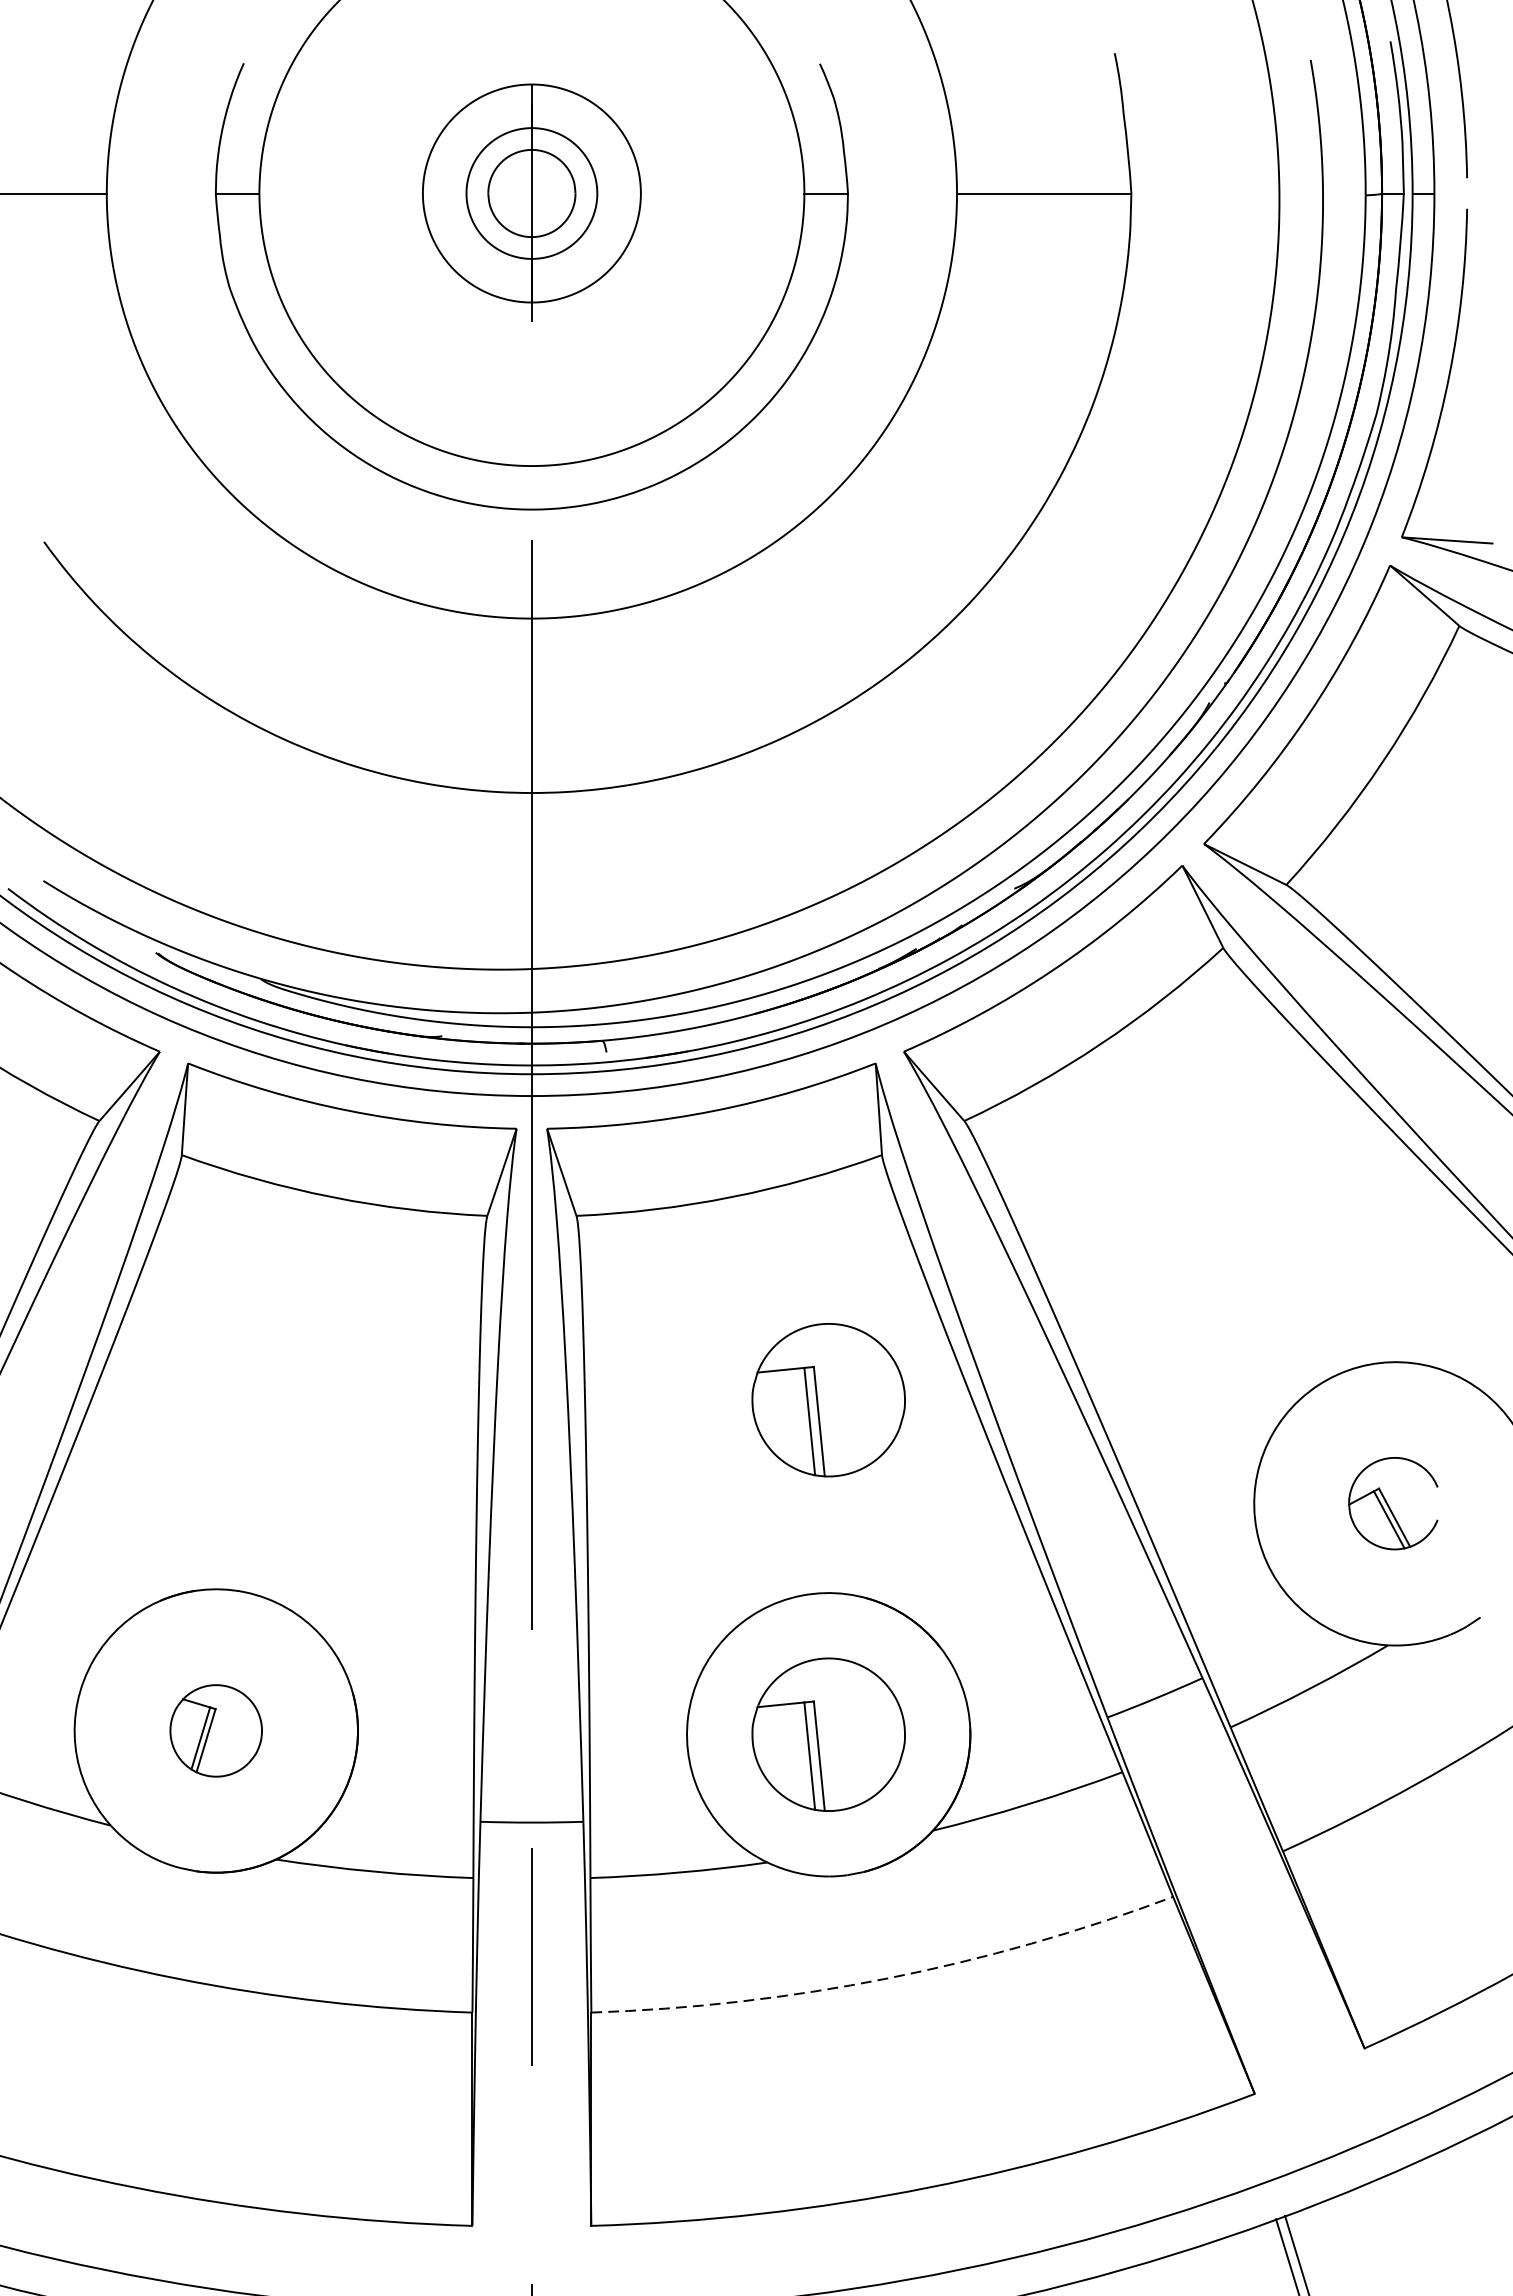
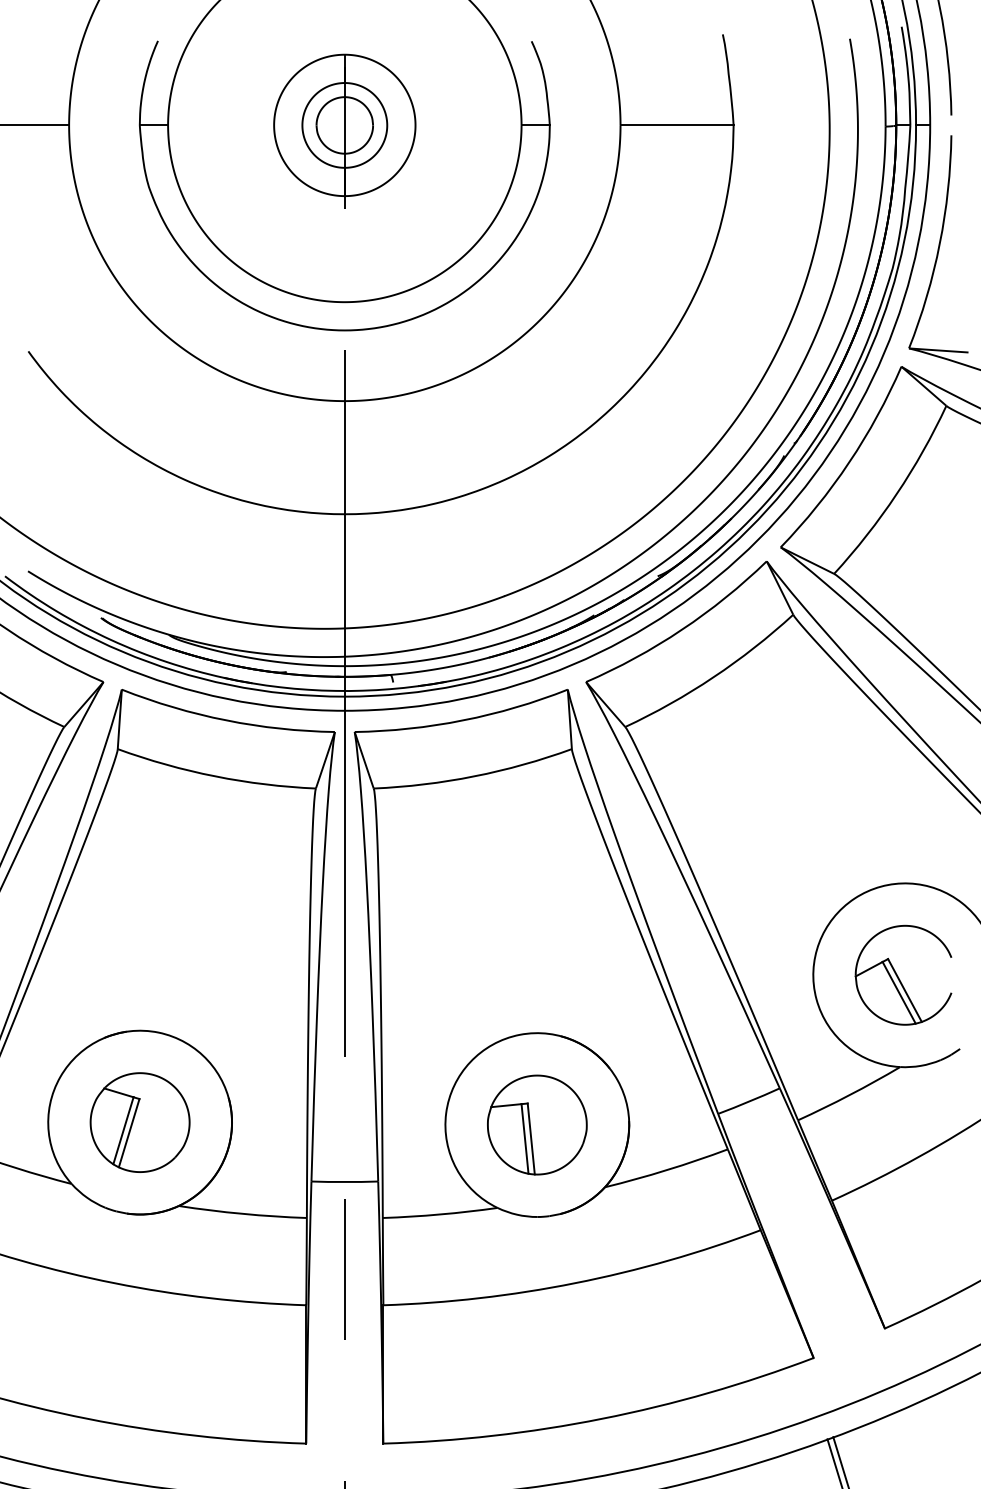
part: (828, 1399) -> (537, 907), removed
part: (1393, 1502) -> (903, 974), size x1.67
part: (215, 1730) -> (139, 1122), size x1.67
arc: (887, 1979) -> (575, 1283), dashed -> solid

